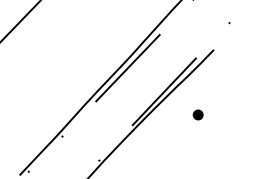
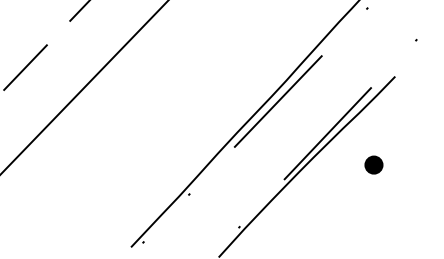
part: (197, 115) -> (373, 165), size x1.4

